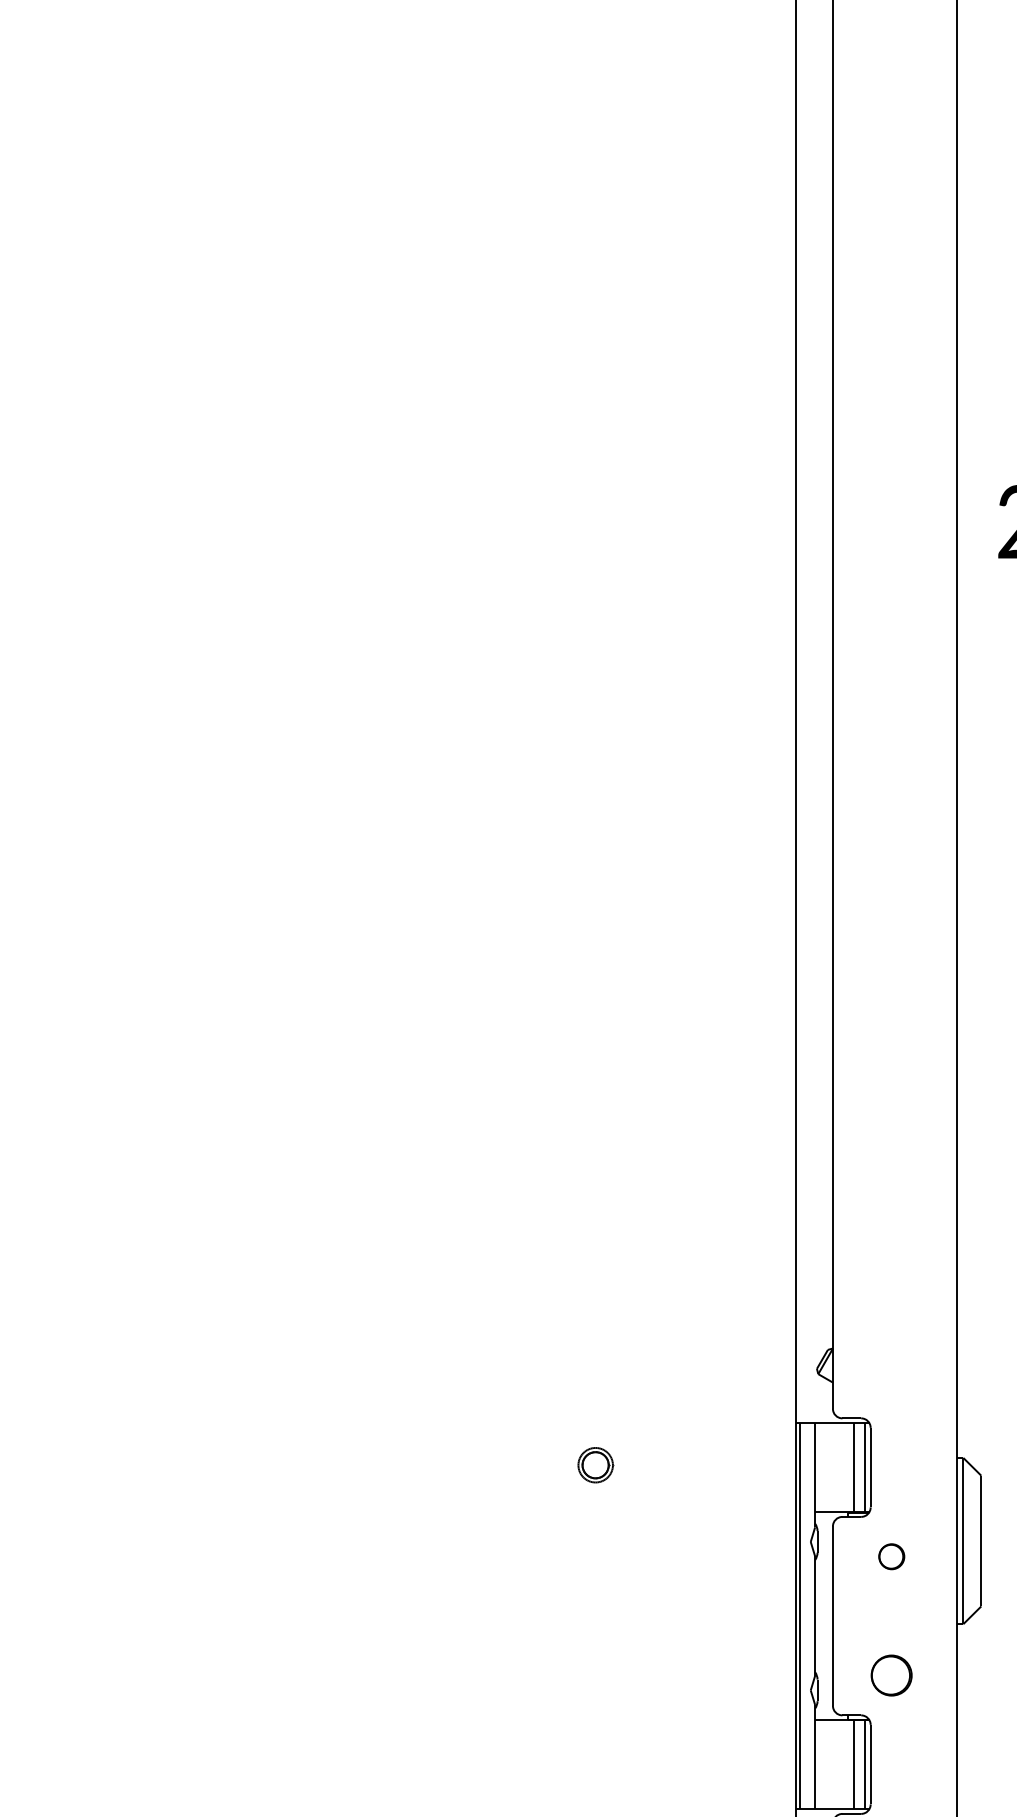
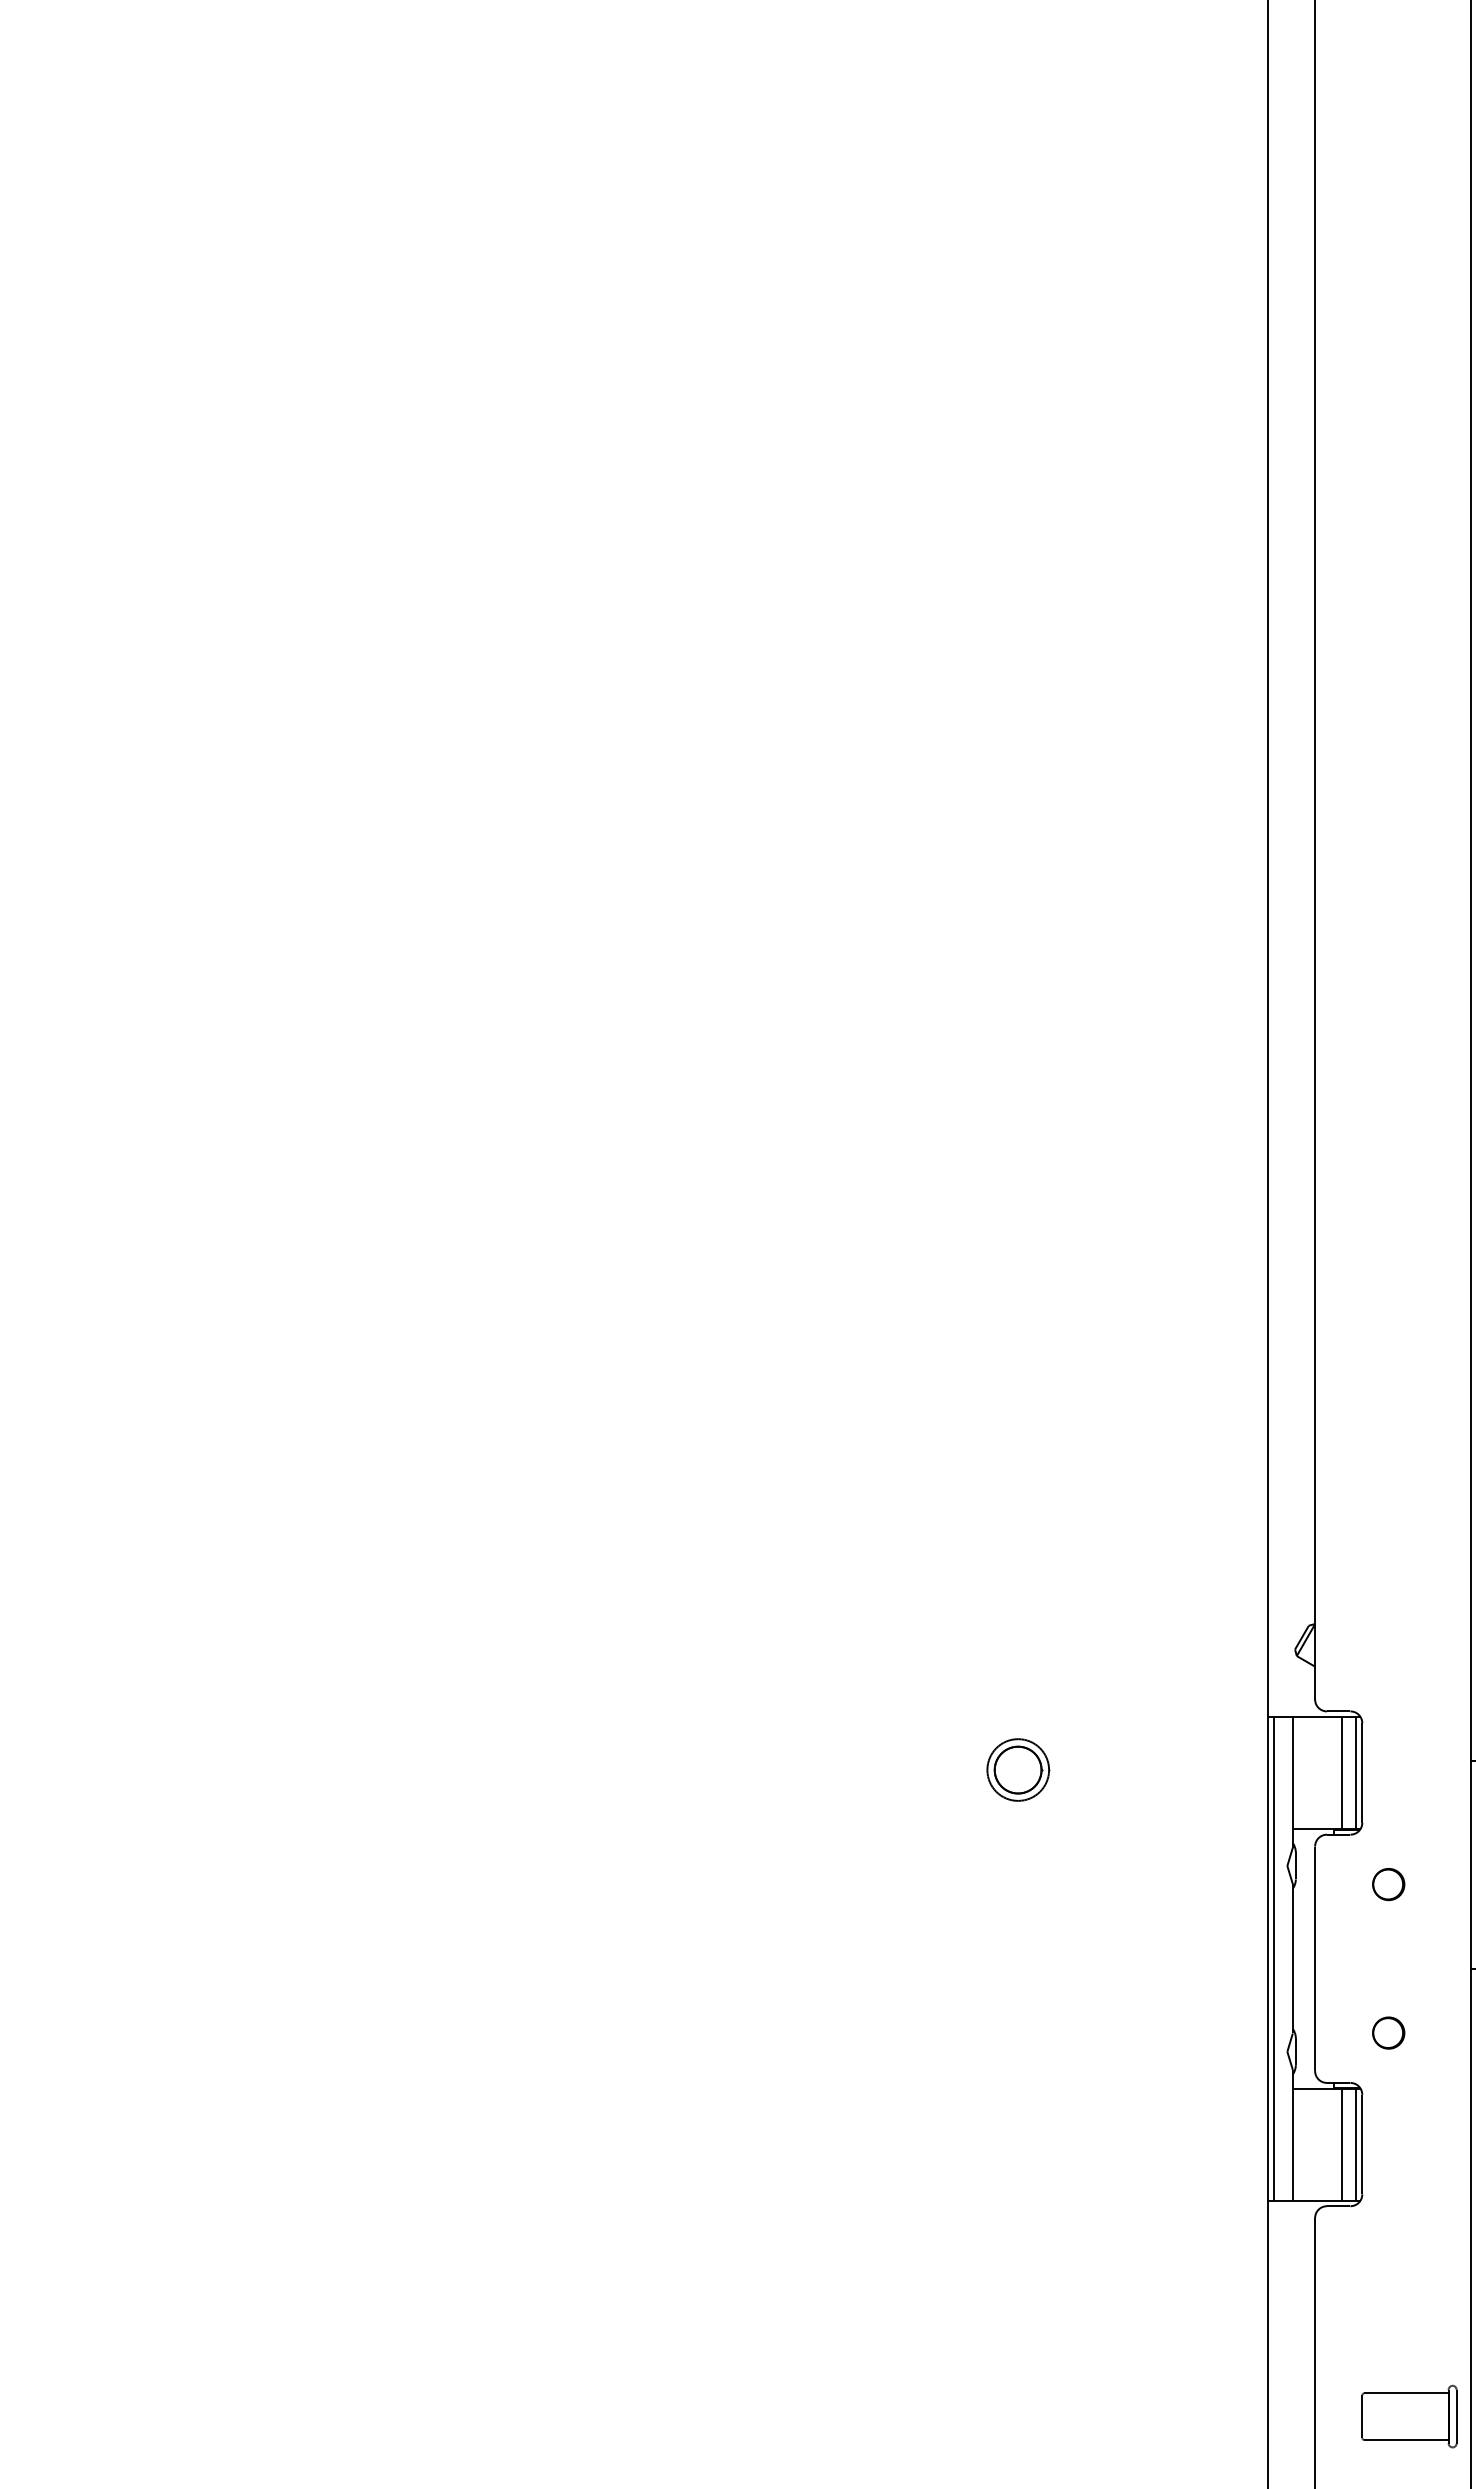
part: (595, 1464) -> (1018, 1769), size x1.43
part: (891, 1675) -> (1388, 2032), size x0.62

